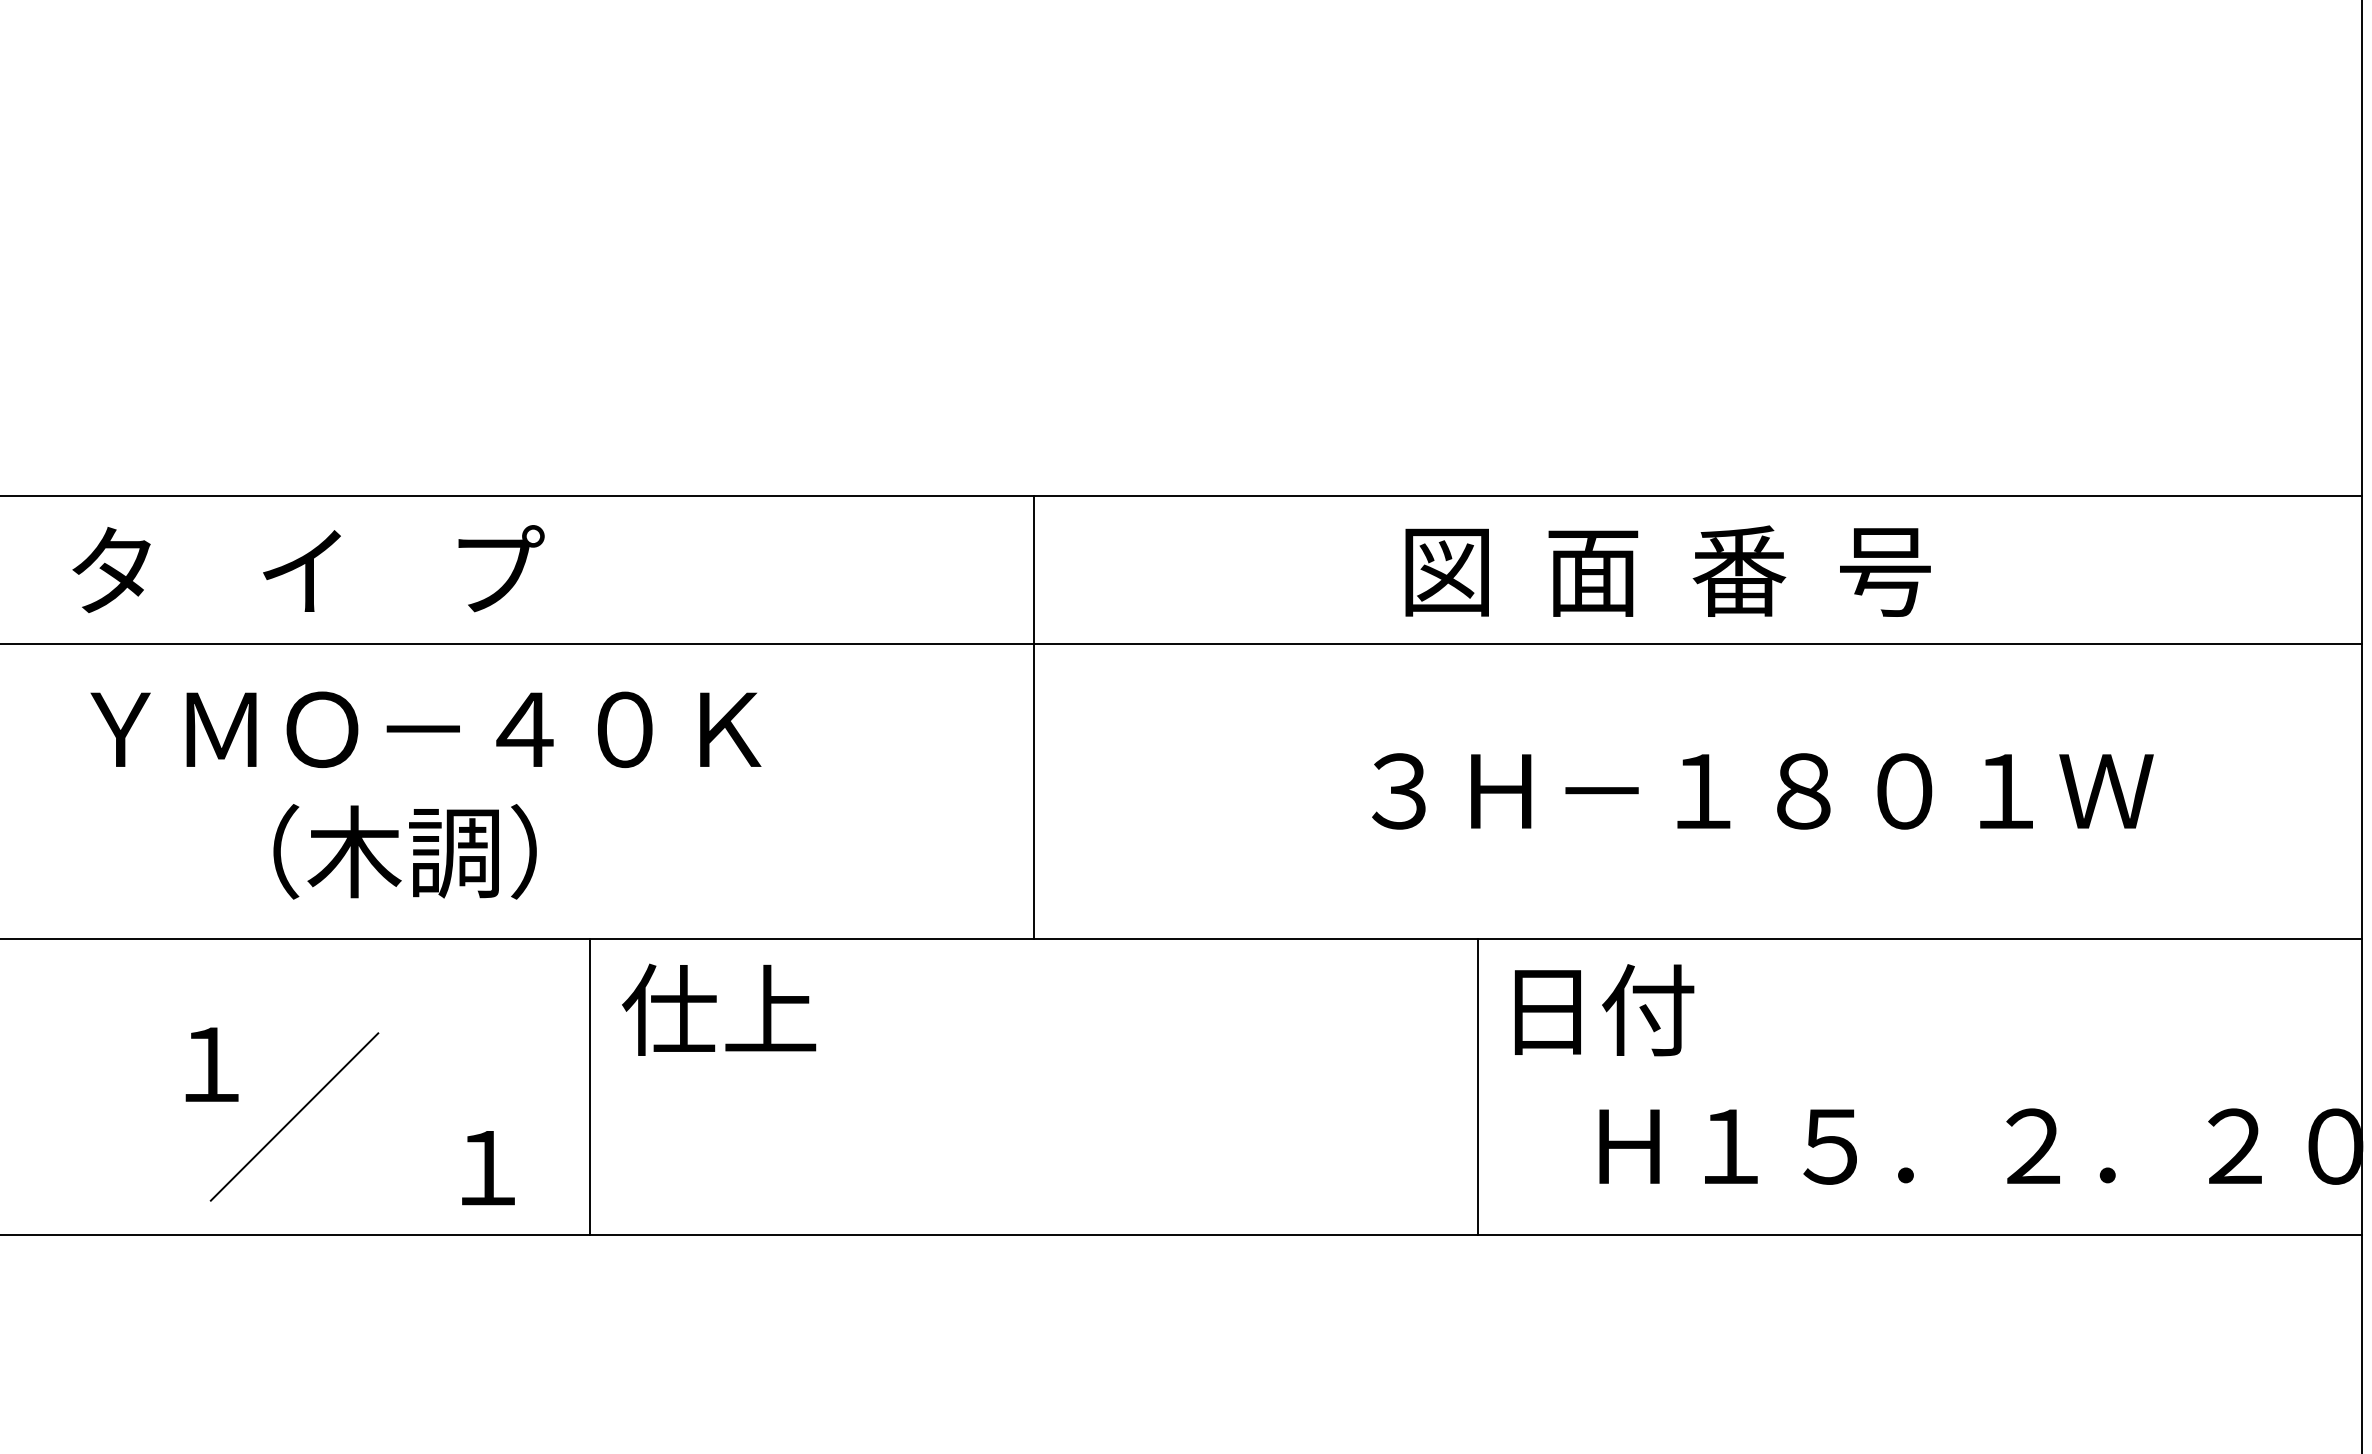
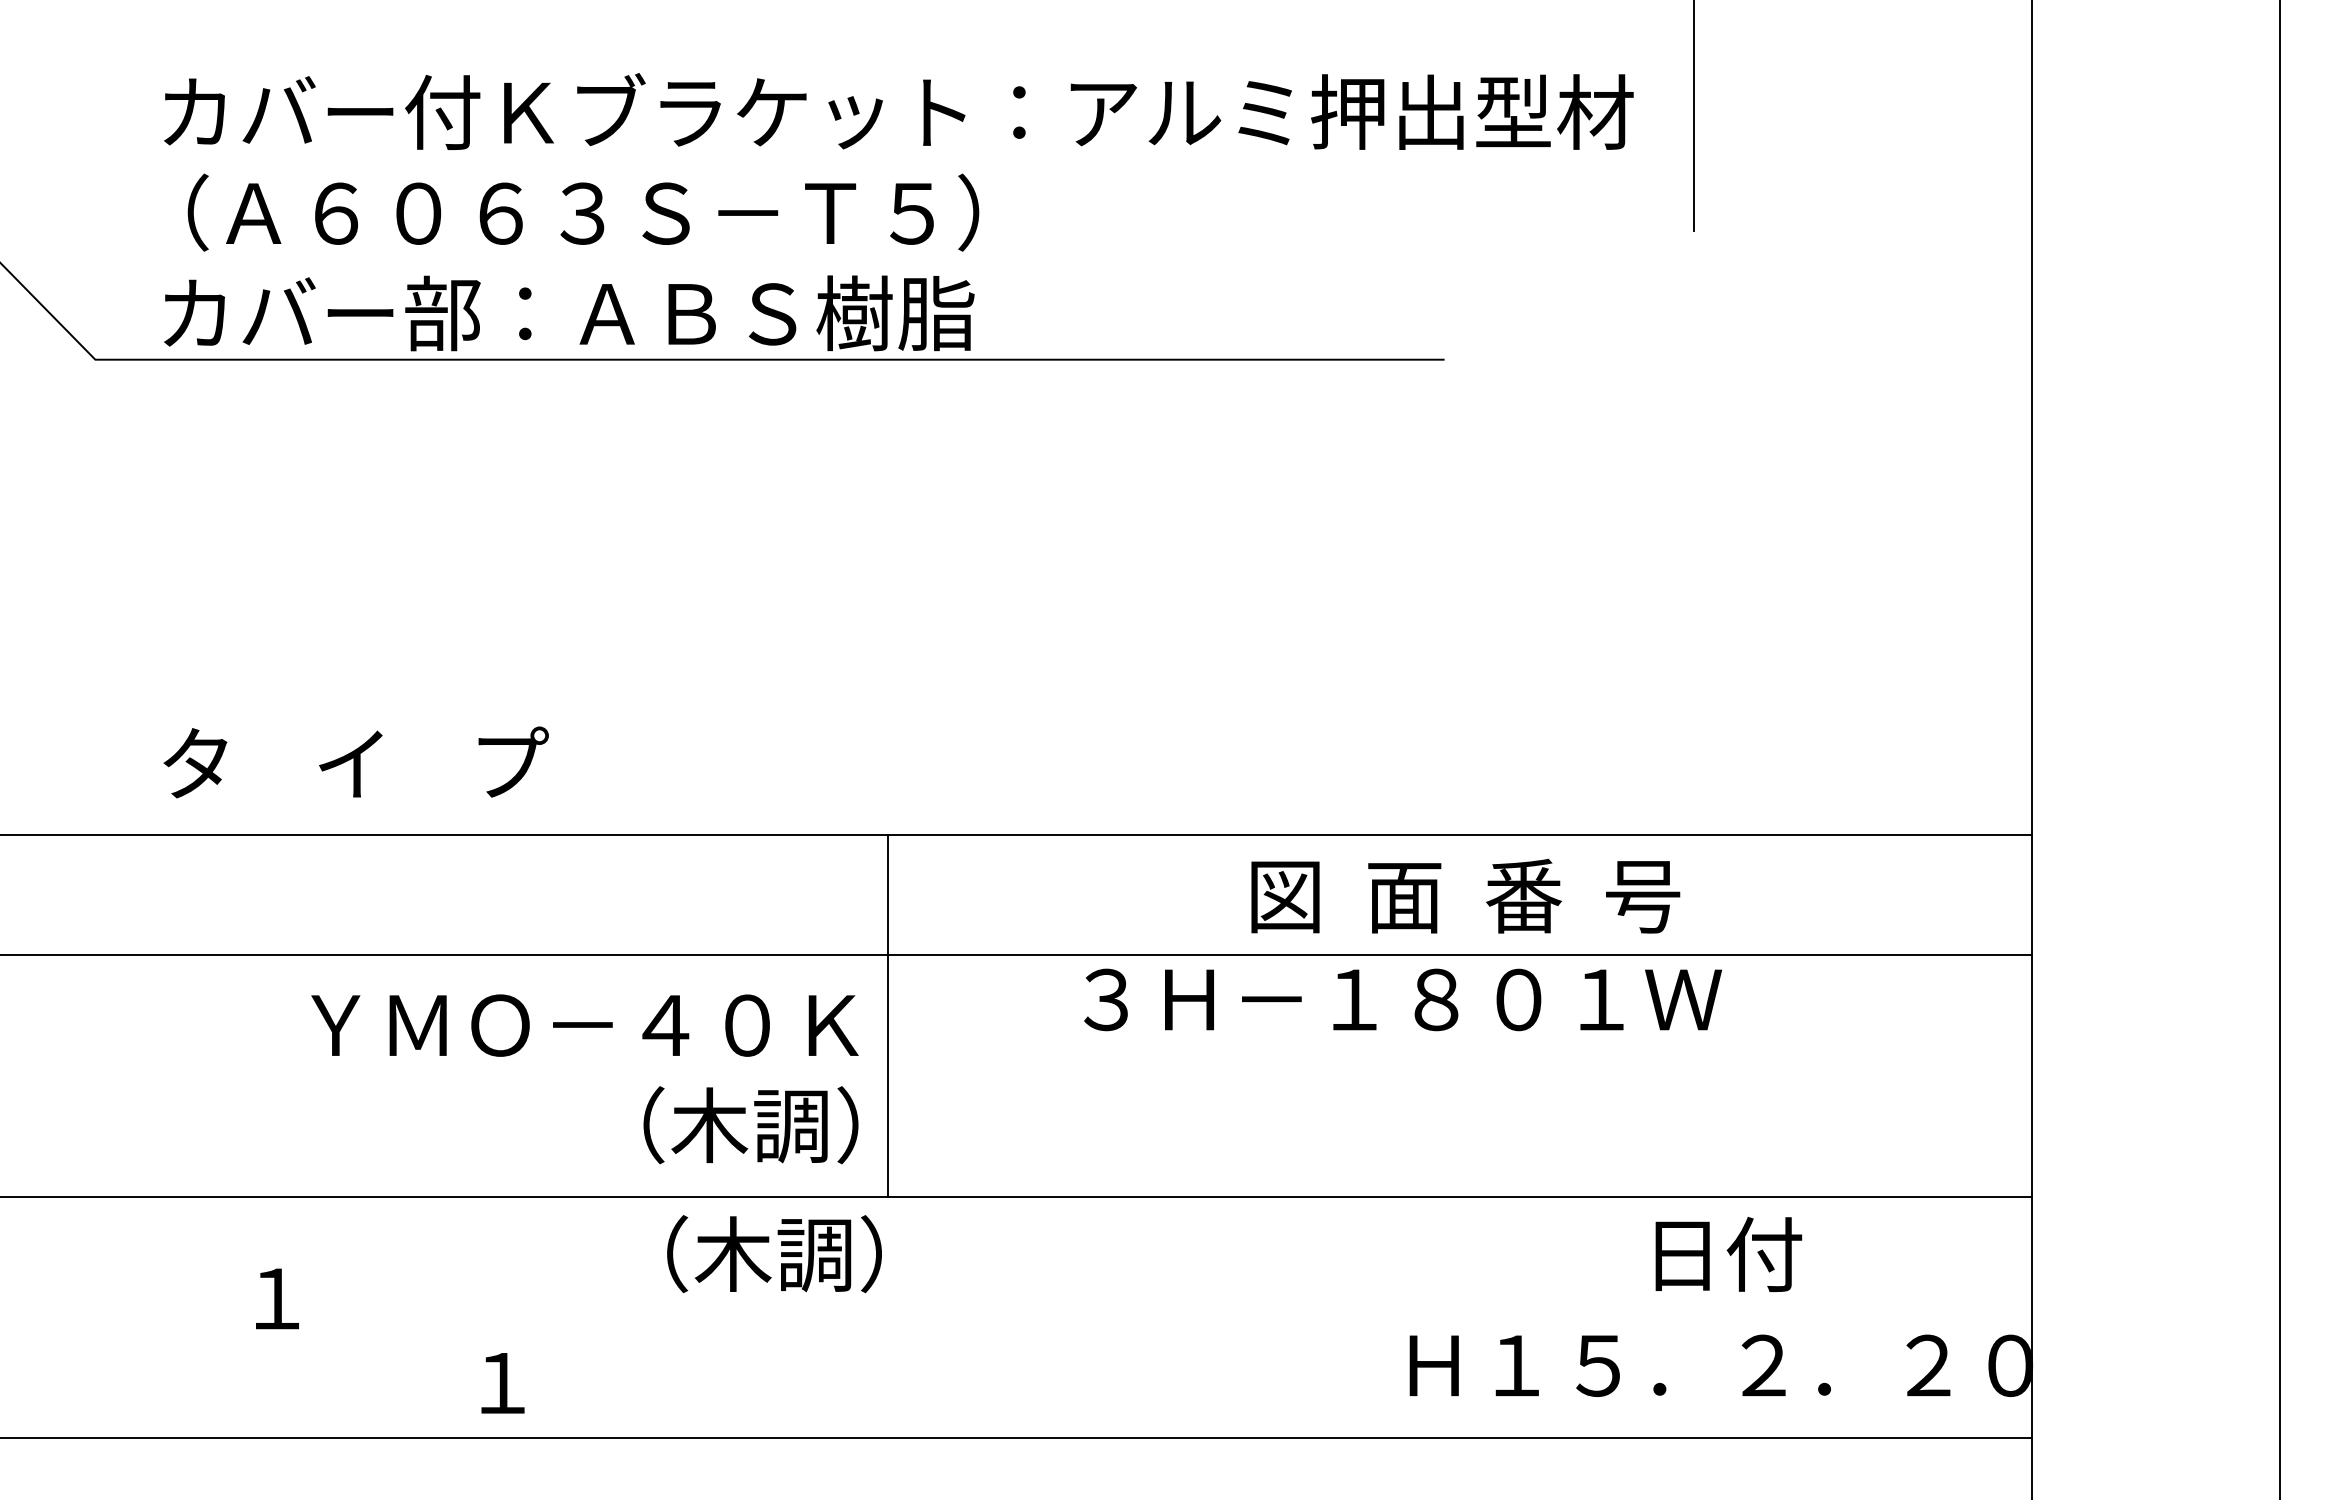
text: (307, 569) -> (355, 762), moved
line: (1034, 717) -> (888, 1015), moved
text: (425, 729) -> (584, 1025), moved
text: (1762, 790) -> (1402, 999), moved
text: (404, 852) -> (750, 1125), moved
text: (786, 1010) -> (746, 1254), 仕上 -> （木調）
text: (1604, 1010) -> (1728, 1254), moved
line: (590, 1087) -> (586, 1317), removed
line: (1477, 1087) -> (1310, 1317), removed
line: (294, 1116) -> (344, 1341), removed

